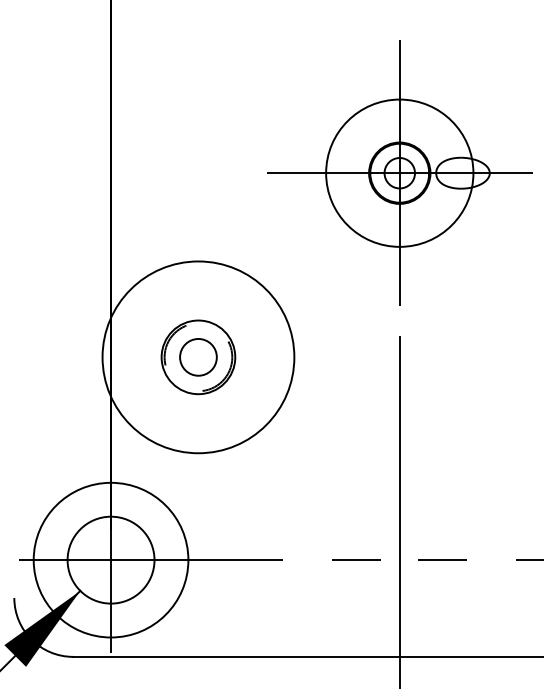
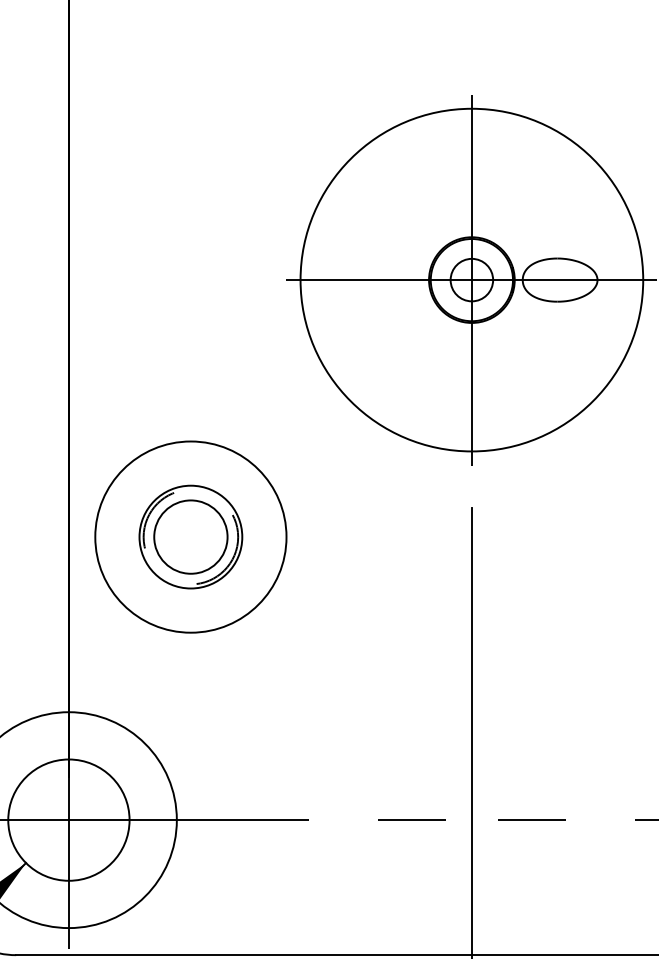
circle: (399, 172) -> (471, 279), size x1.67
circle: (197, 356) -> (189, 535), size x0.71
circle: (198, 357) -> (190, 537), size x1.43

